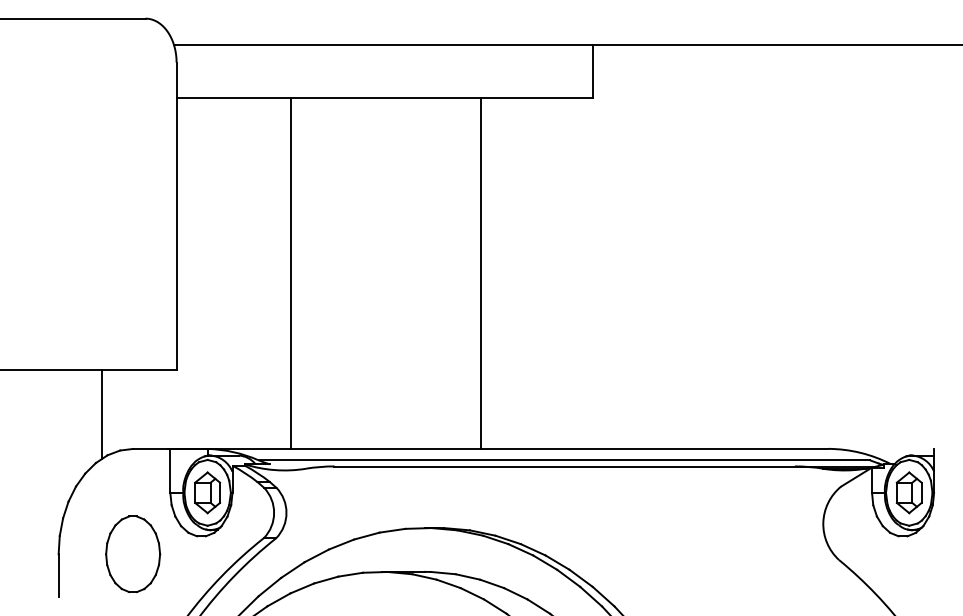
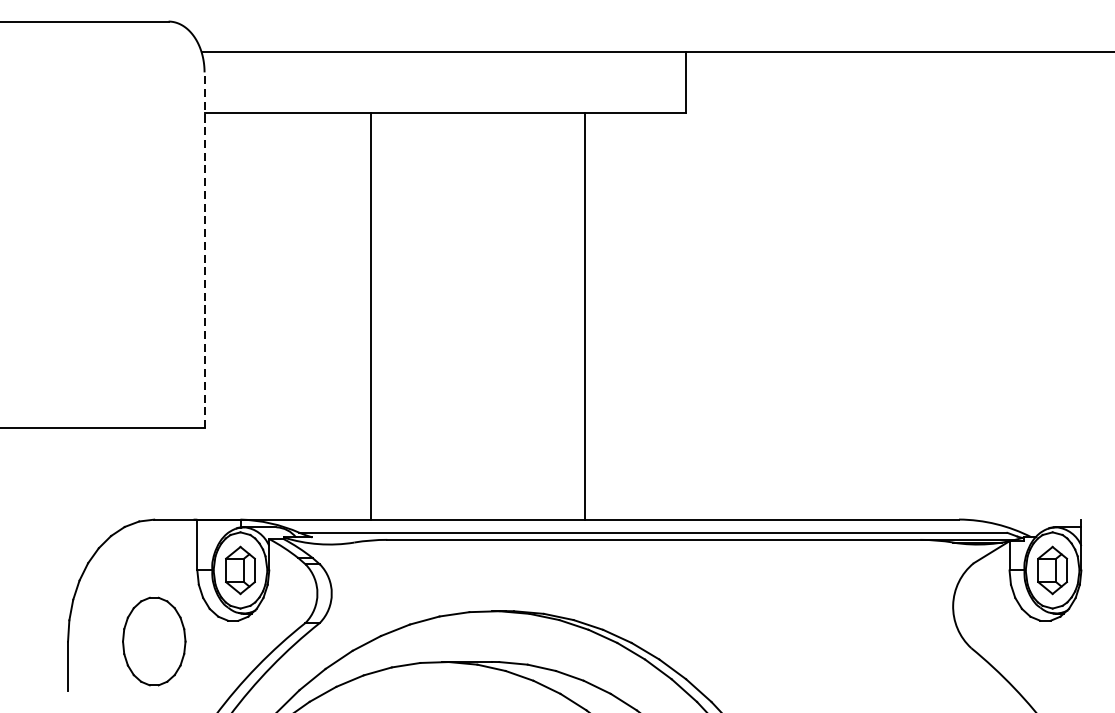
line: (176, 216) -> (204, 250), solid -> dashed
line: (291, 272) -> (371, 315), moved
line: (481, 272) -> (585, 315), moved
line: (101, 414) -> (117, 479), removed

